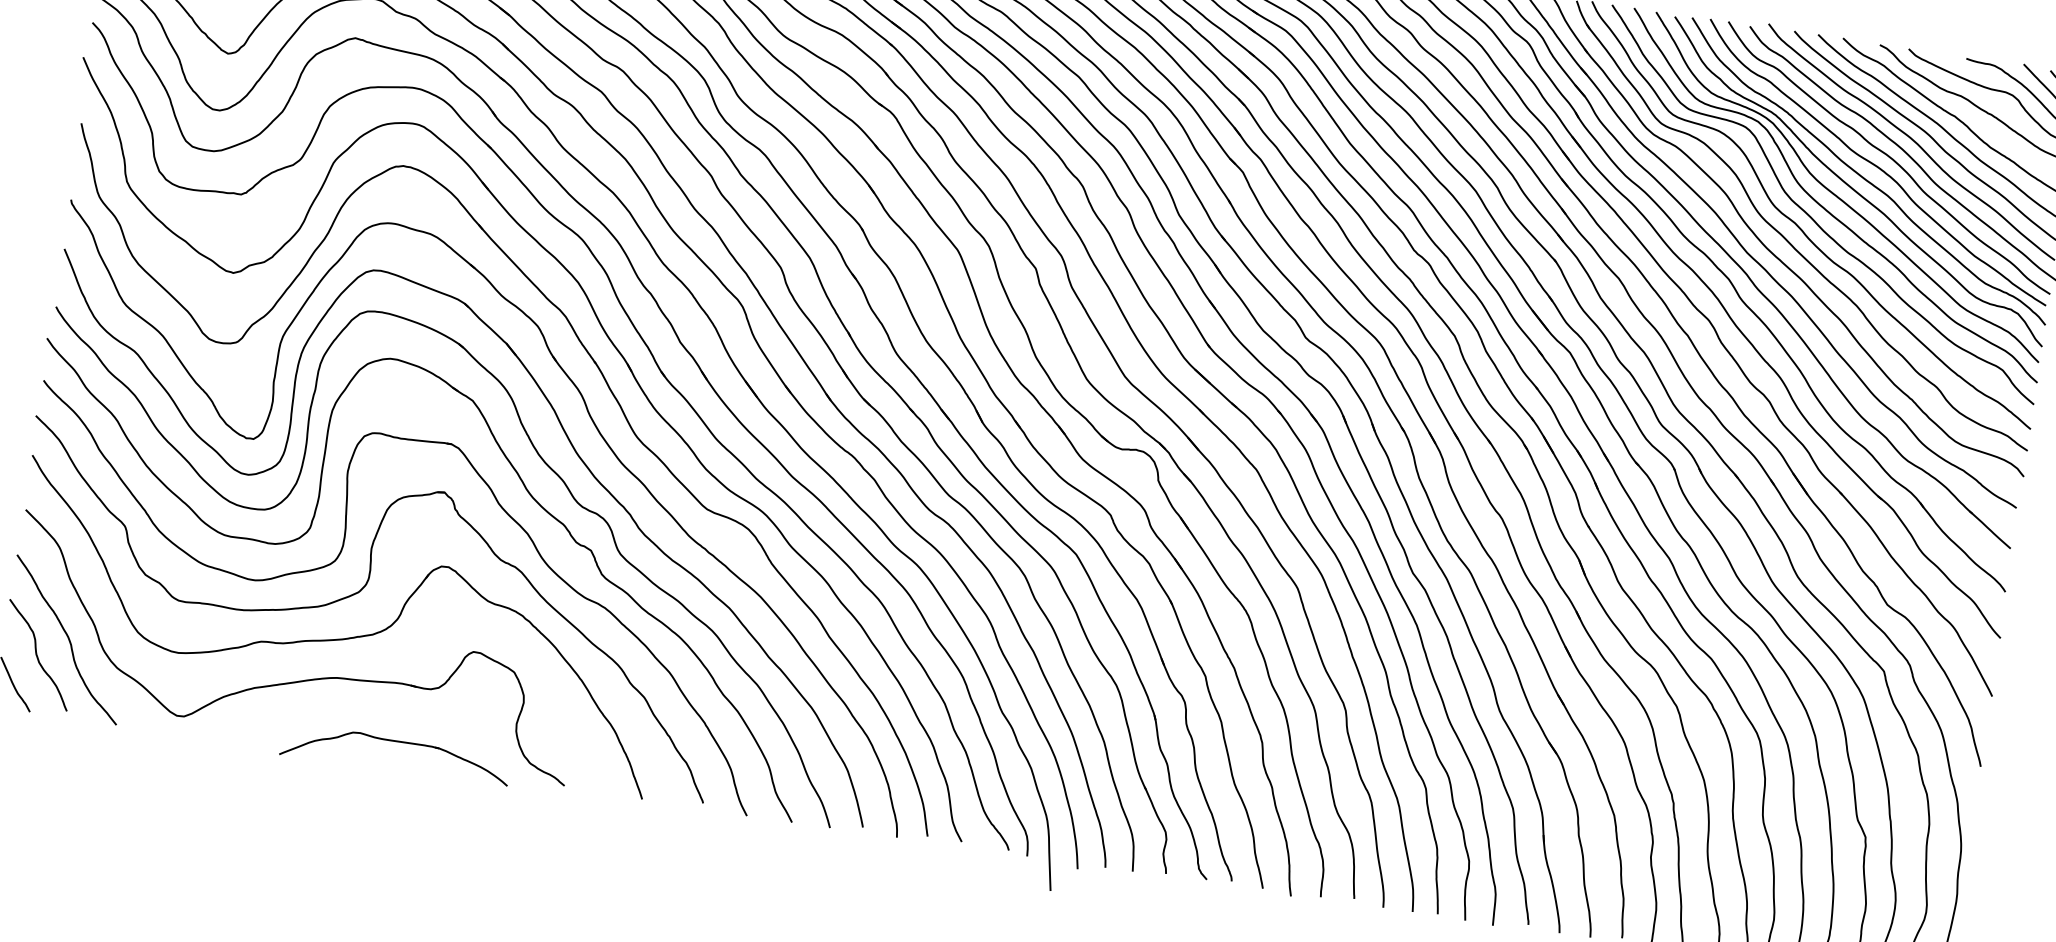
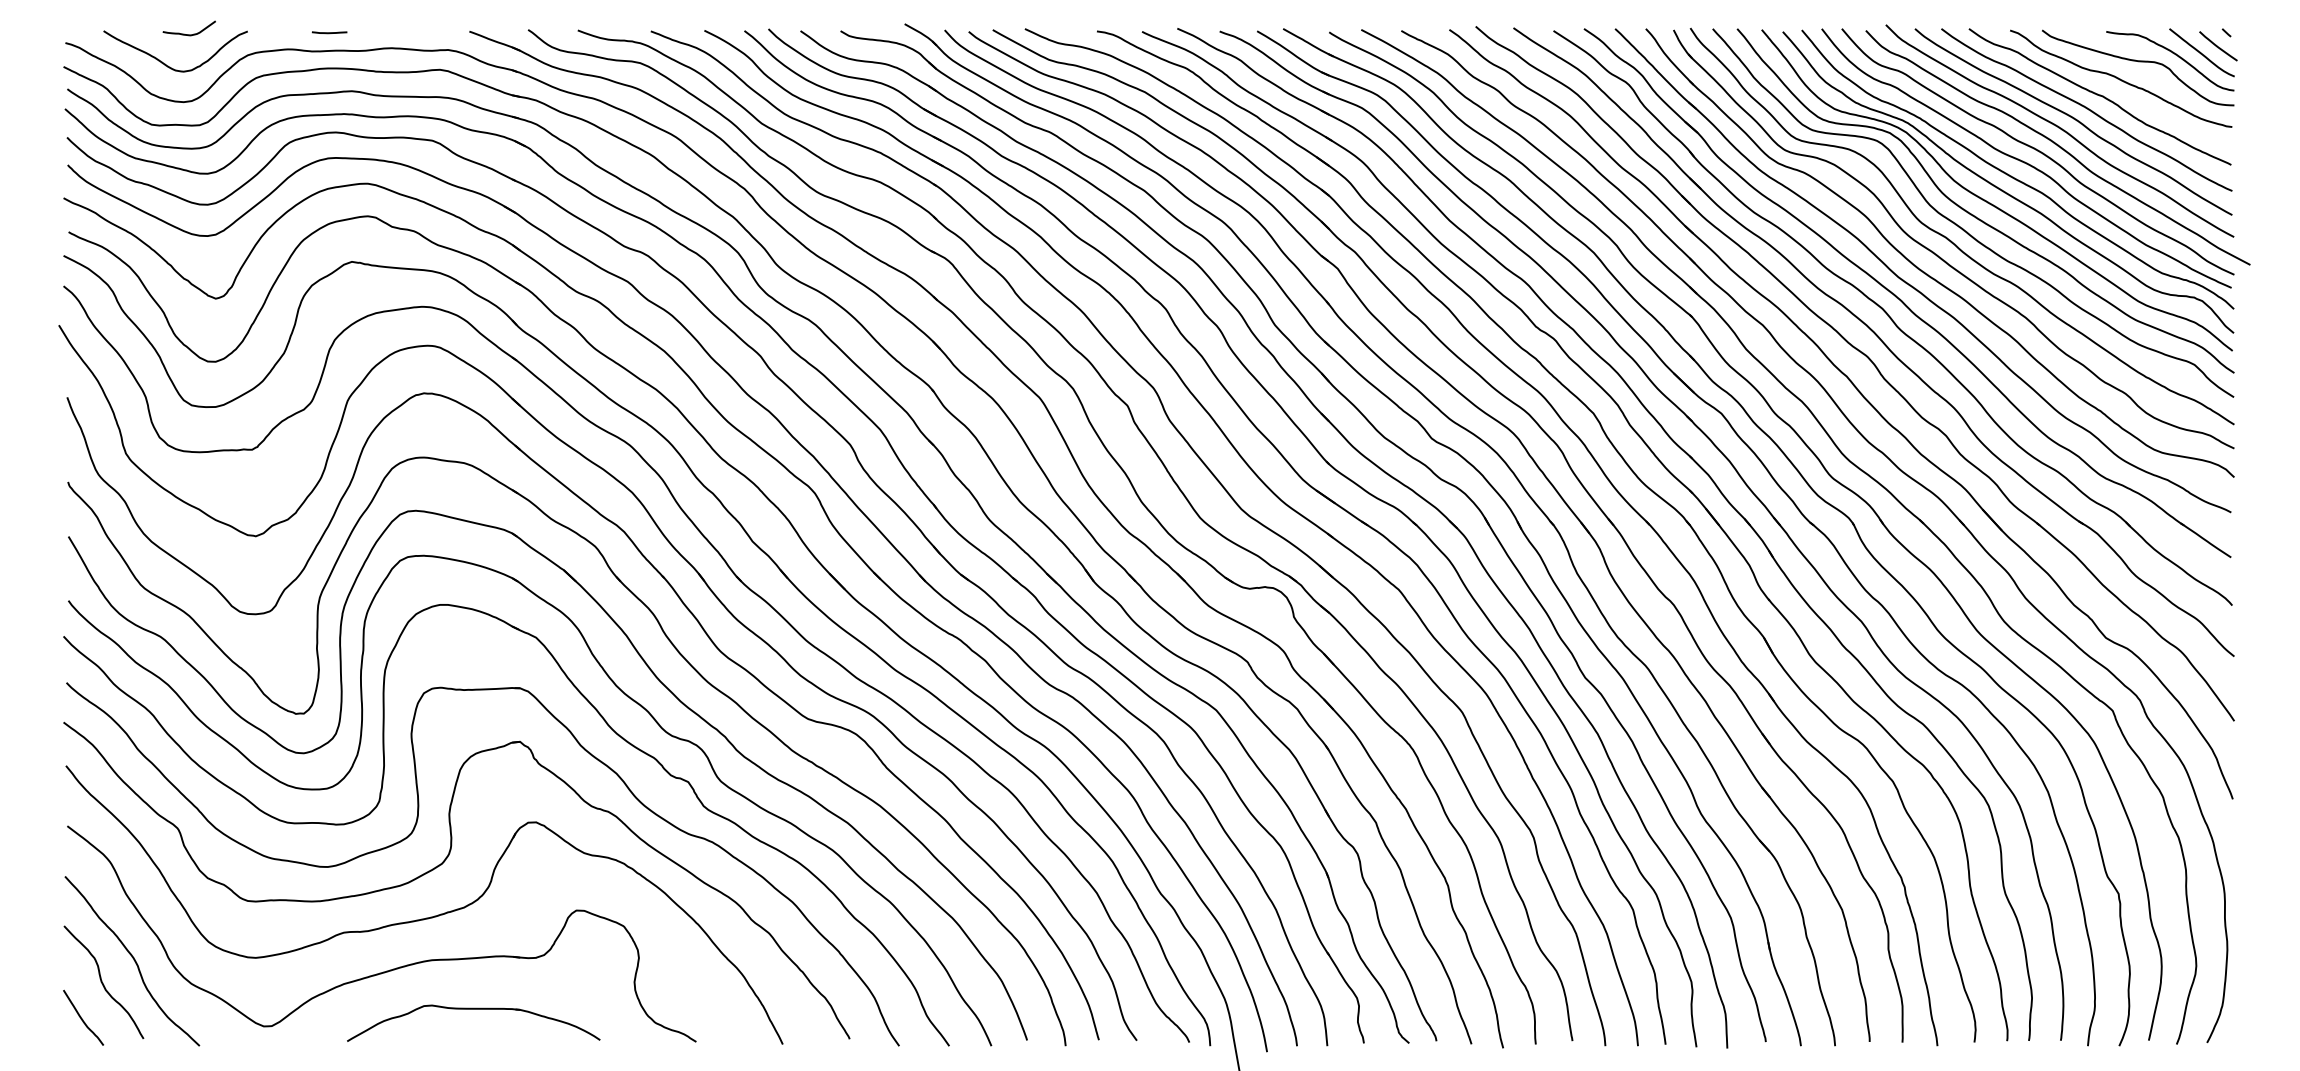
part: (397, 742) -> (473, 1009), moved

